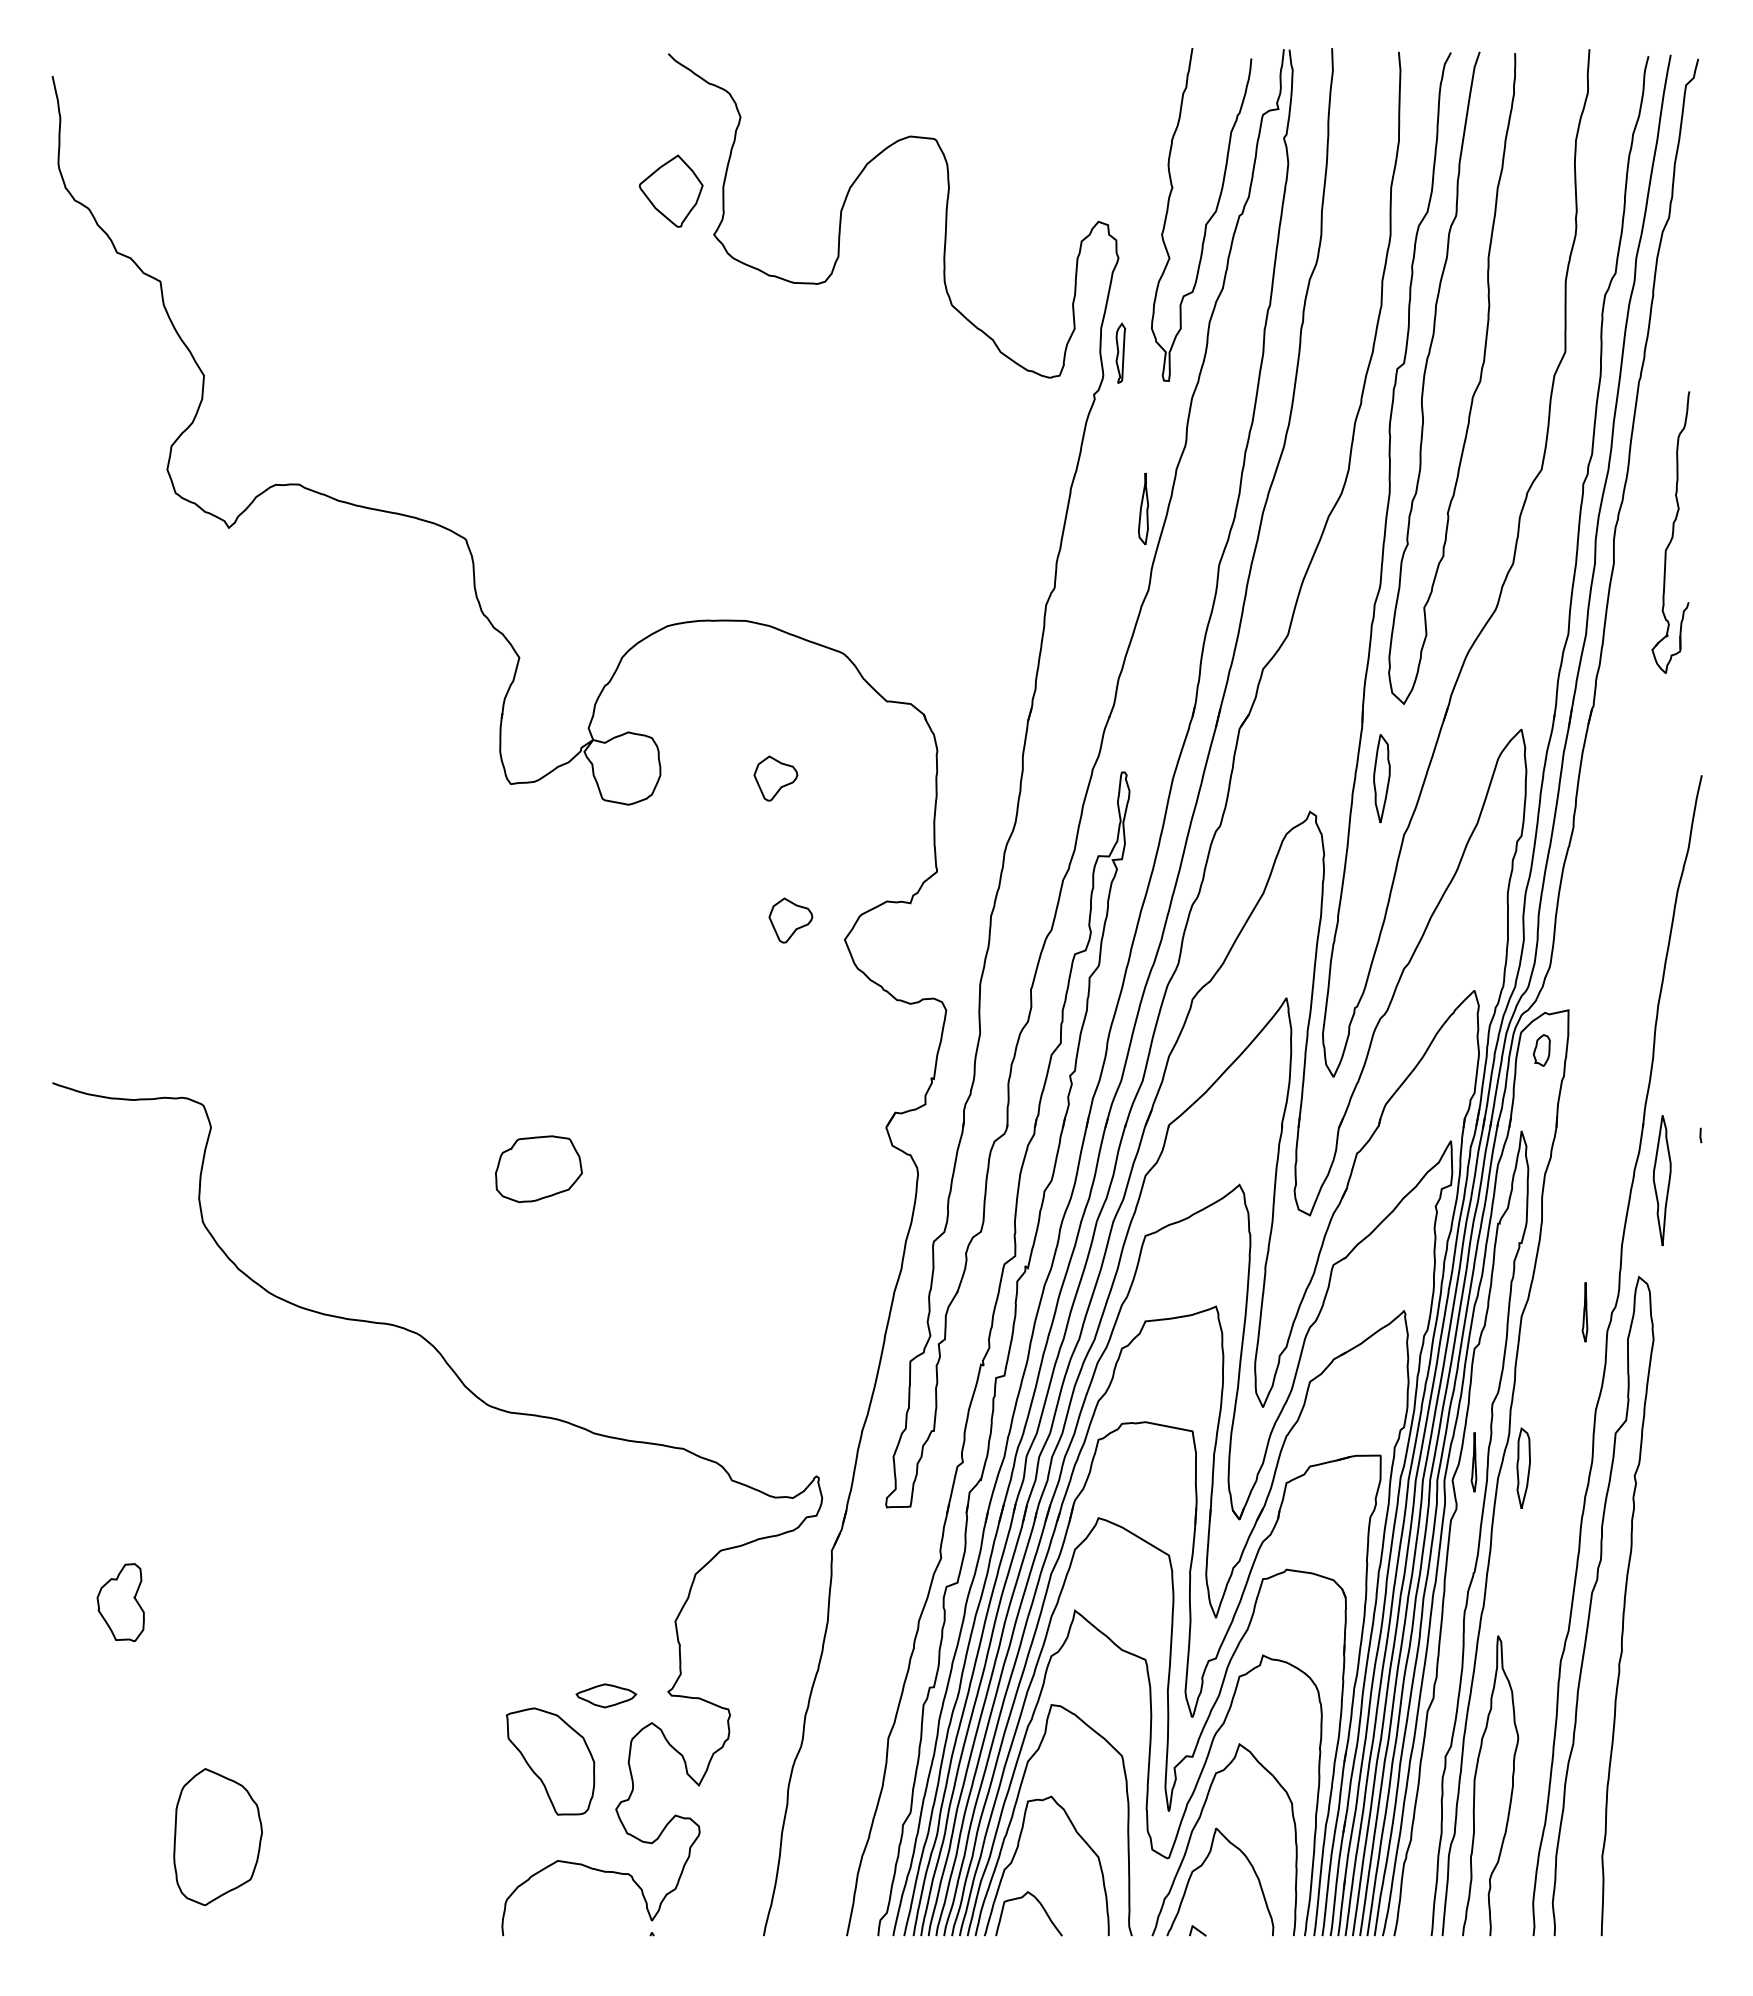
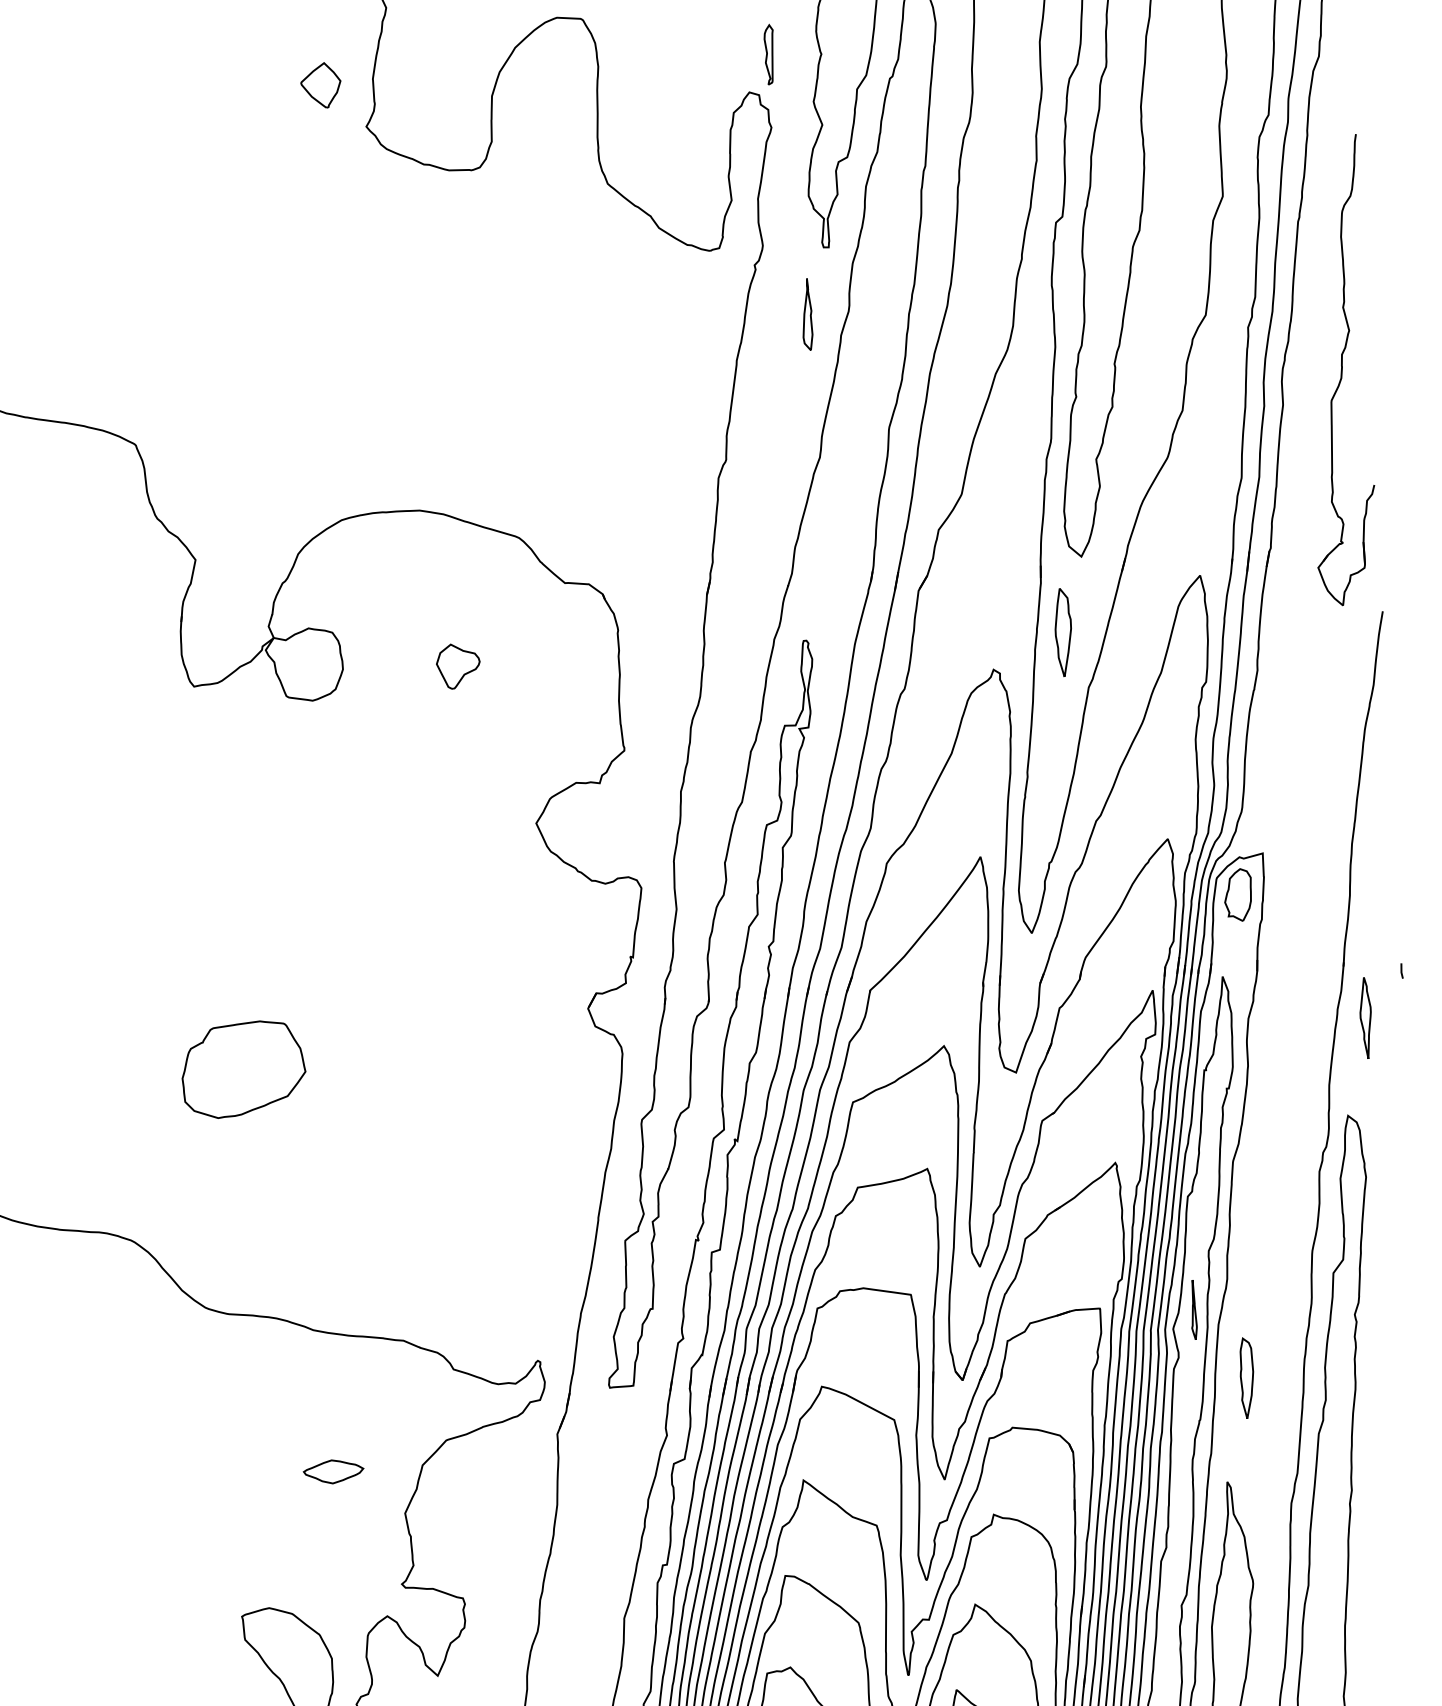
part: (670, 190) -> (320, 85), size x0.62
part: (1120, 352) -> (769, 53), moved
part: (1143, 508) -> (806, 314), moved
part: (1670, 532) -> (1337, 370), size x1.67
part: (790, 920) -> (480, 807), removed
part: (1541, 1050) -> (1238, 895), size x1.67
part: (538, 1169) -> (243, 1069), size x1.43
part: (1662, 1180) -> (1366, 1018), size x0.62
part: (1584, 1312) -> (1295, 1154), removed
part: (1523, 1467) -> (1246, 1377), moved
part: (606, 1695) -> (333, 1471), moved

